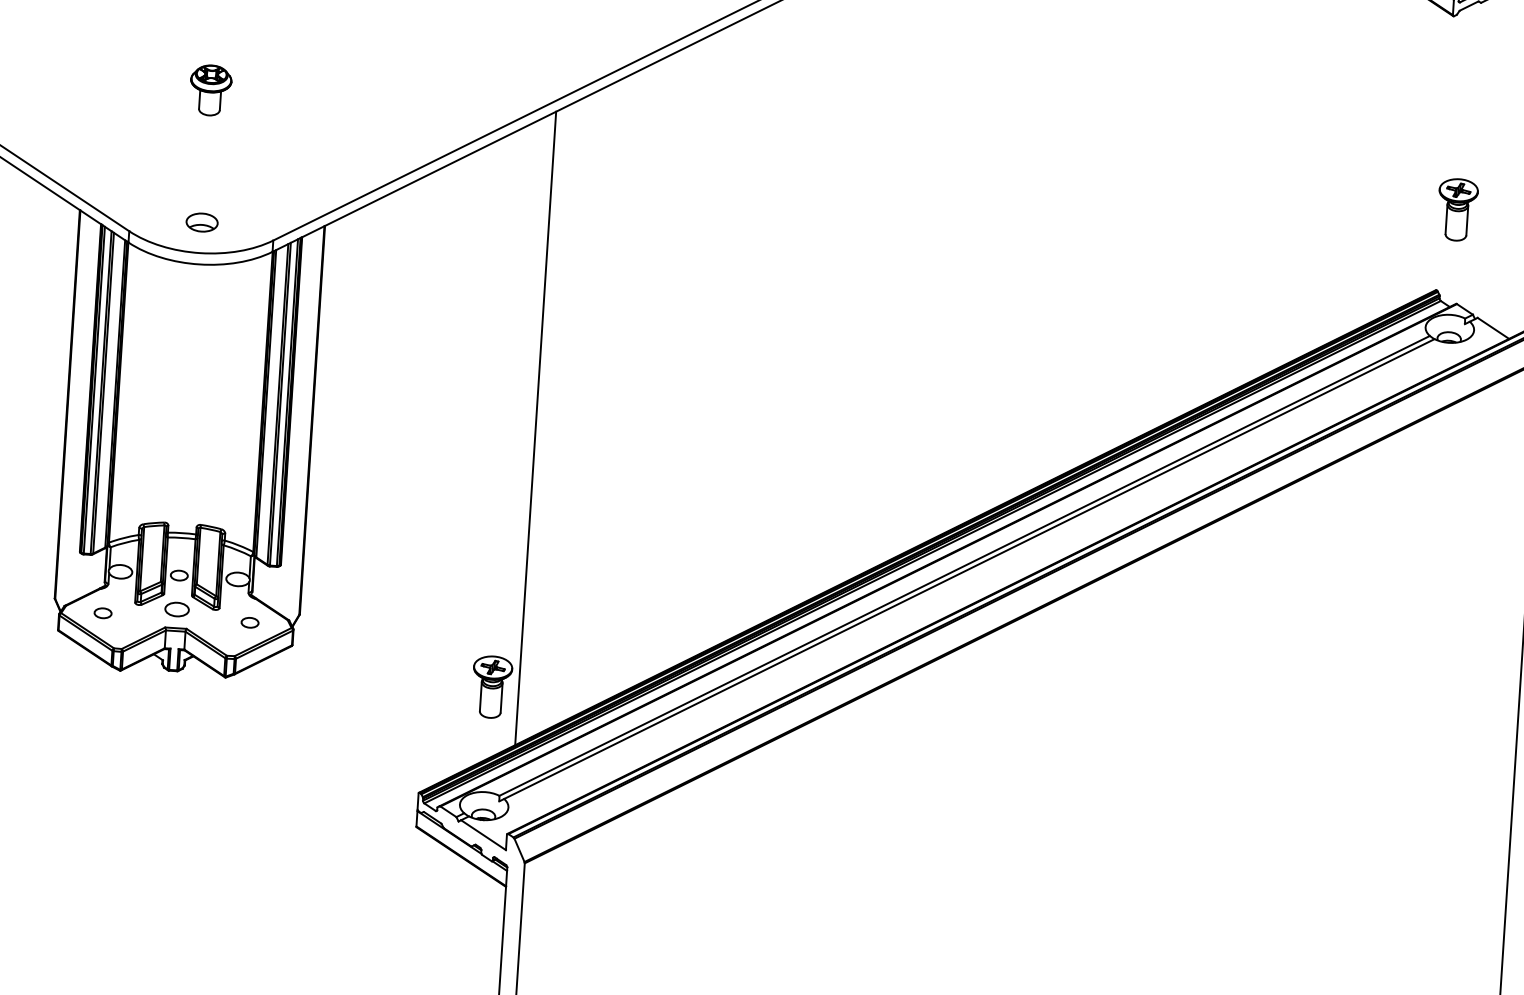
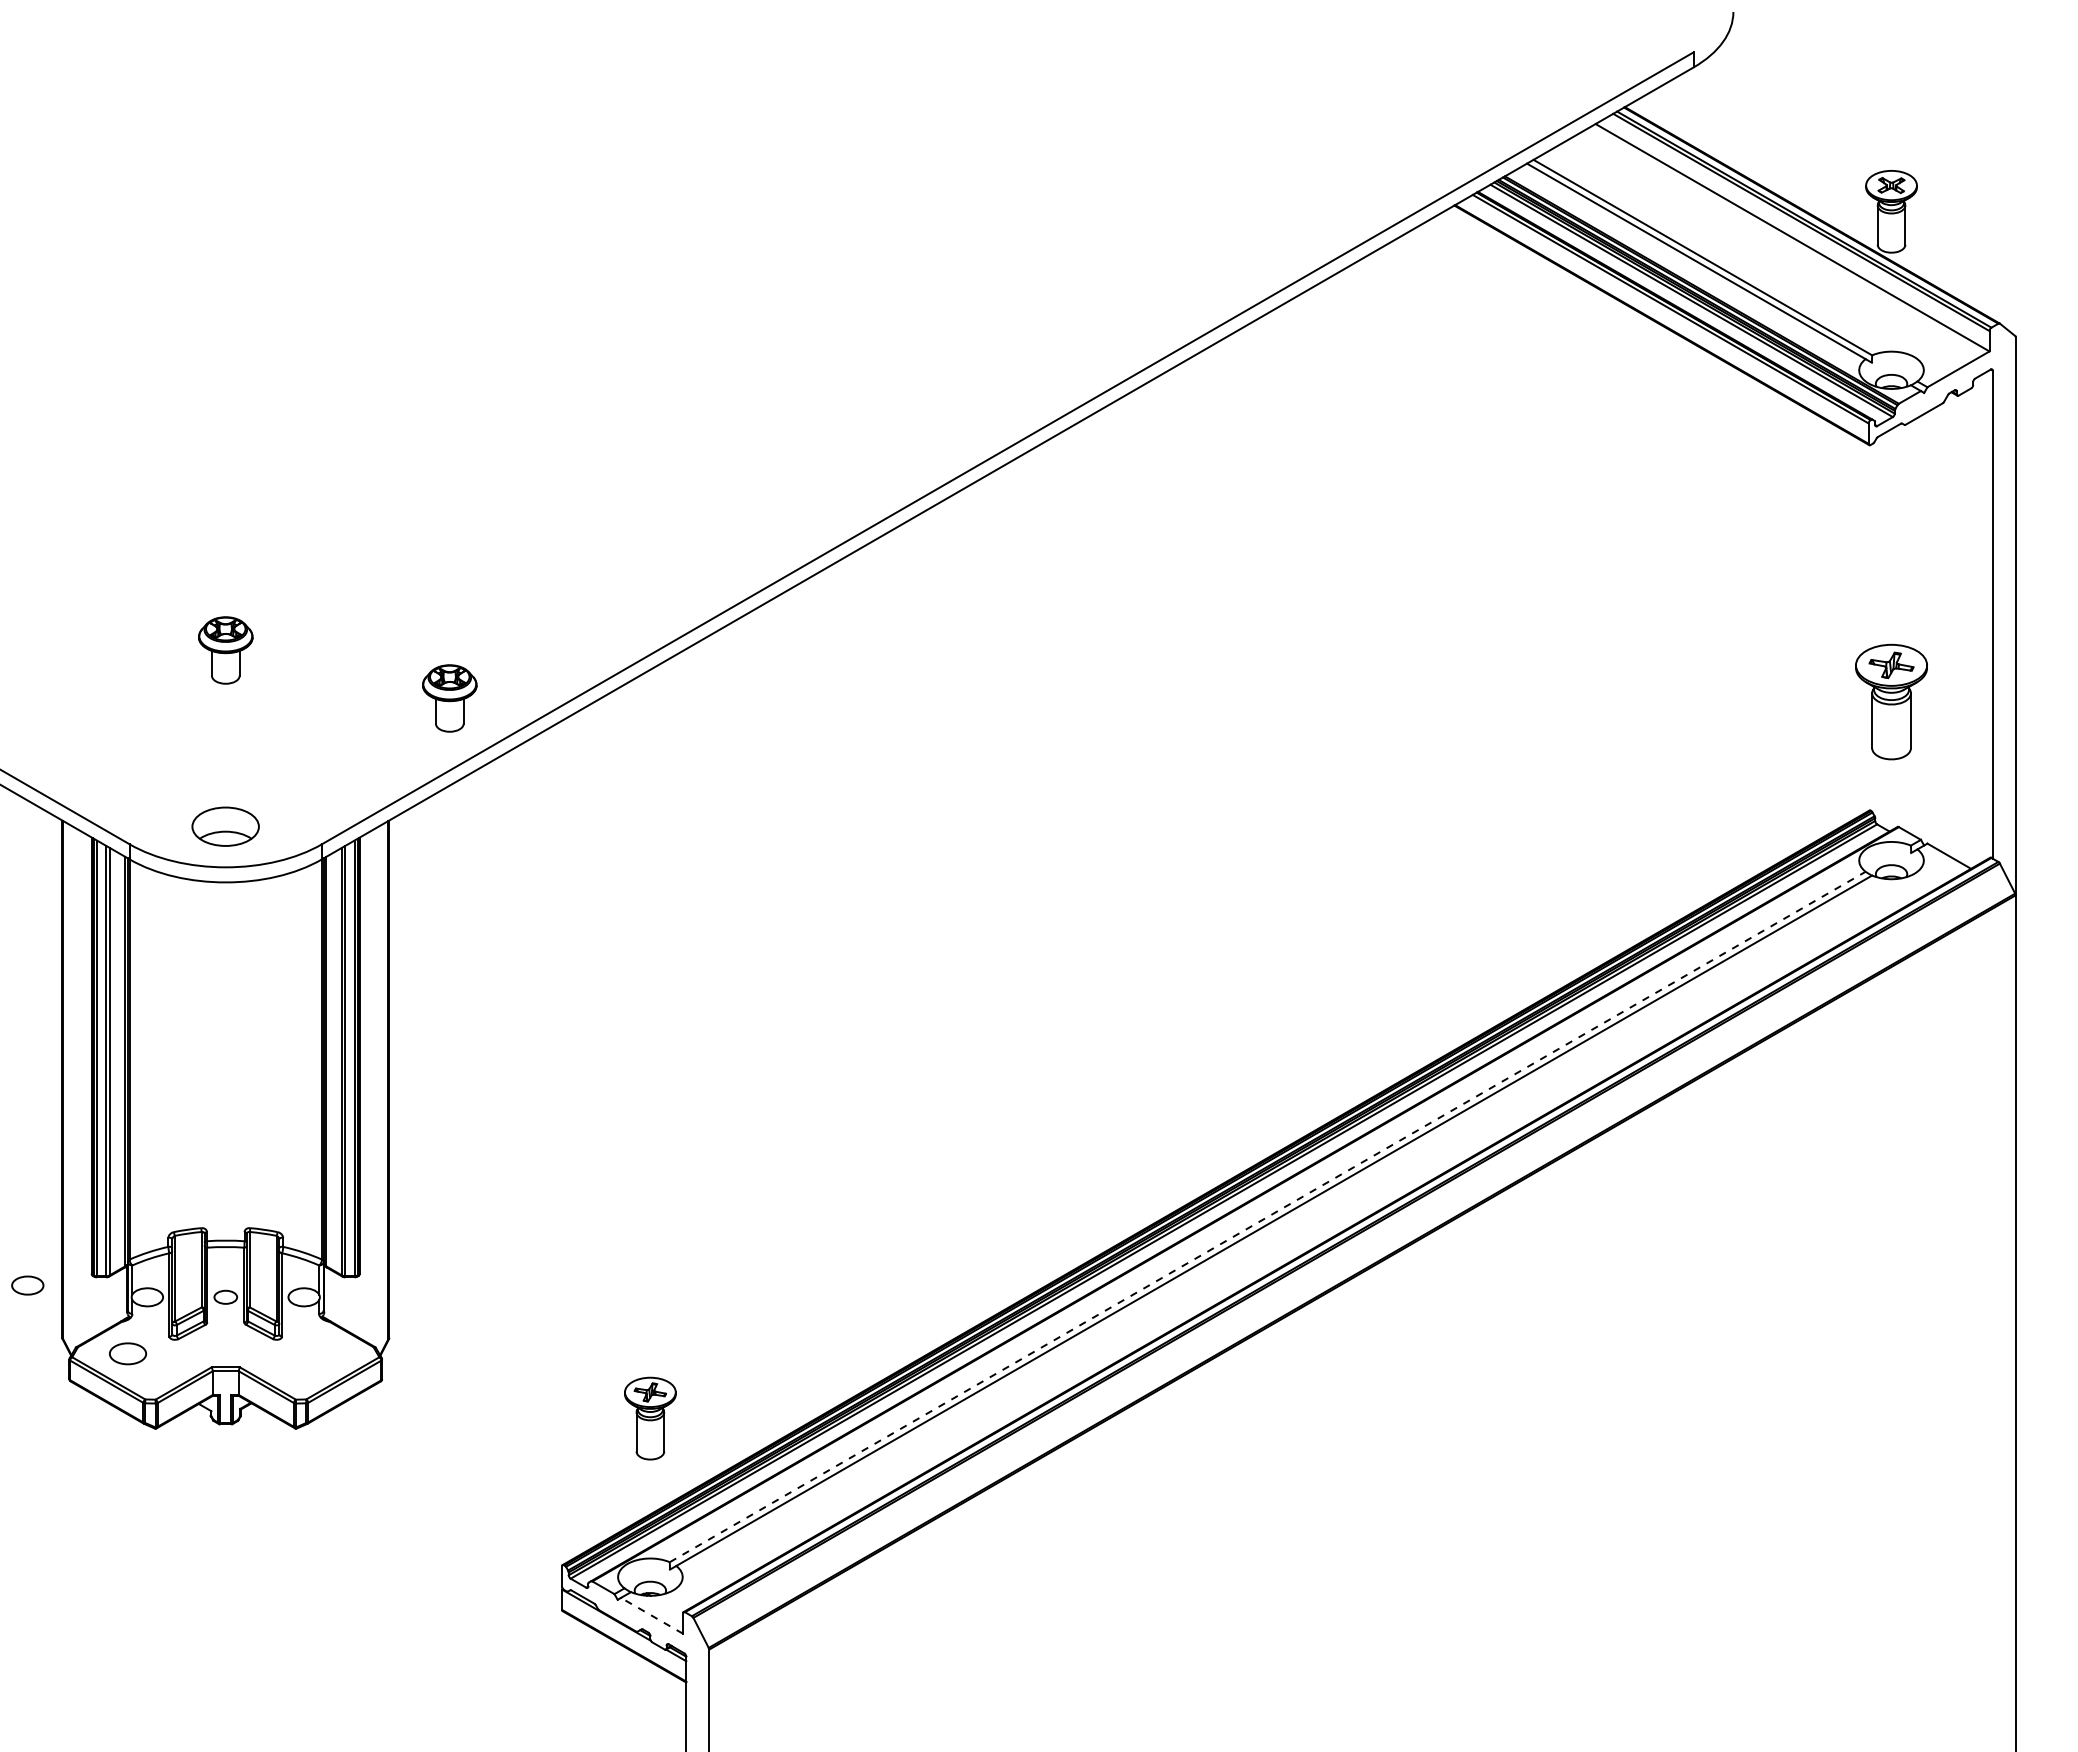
part: (376, 137) -> (449, 698), added
part: (1457, 209) -> (1891, 701), size x1.4
part: (201, 222) -> (225, 826), size x1.6
line: (535, 428) -> (686, 1071), removed
line: (965, 565) -> (1268, 1216), solid -> dashed
part: (176, 609) -> (27, 1285), moved
part: (102, 612) -> (127, 1353), size x1.6
part: (249, 622) -> (323, 1353), removed
line: (483, 834) -> (652, 1615), solid -> dashed

